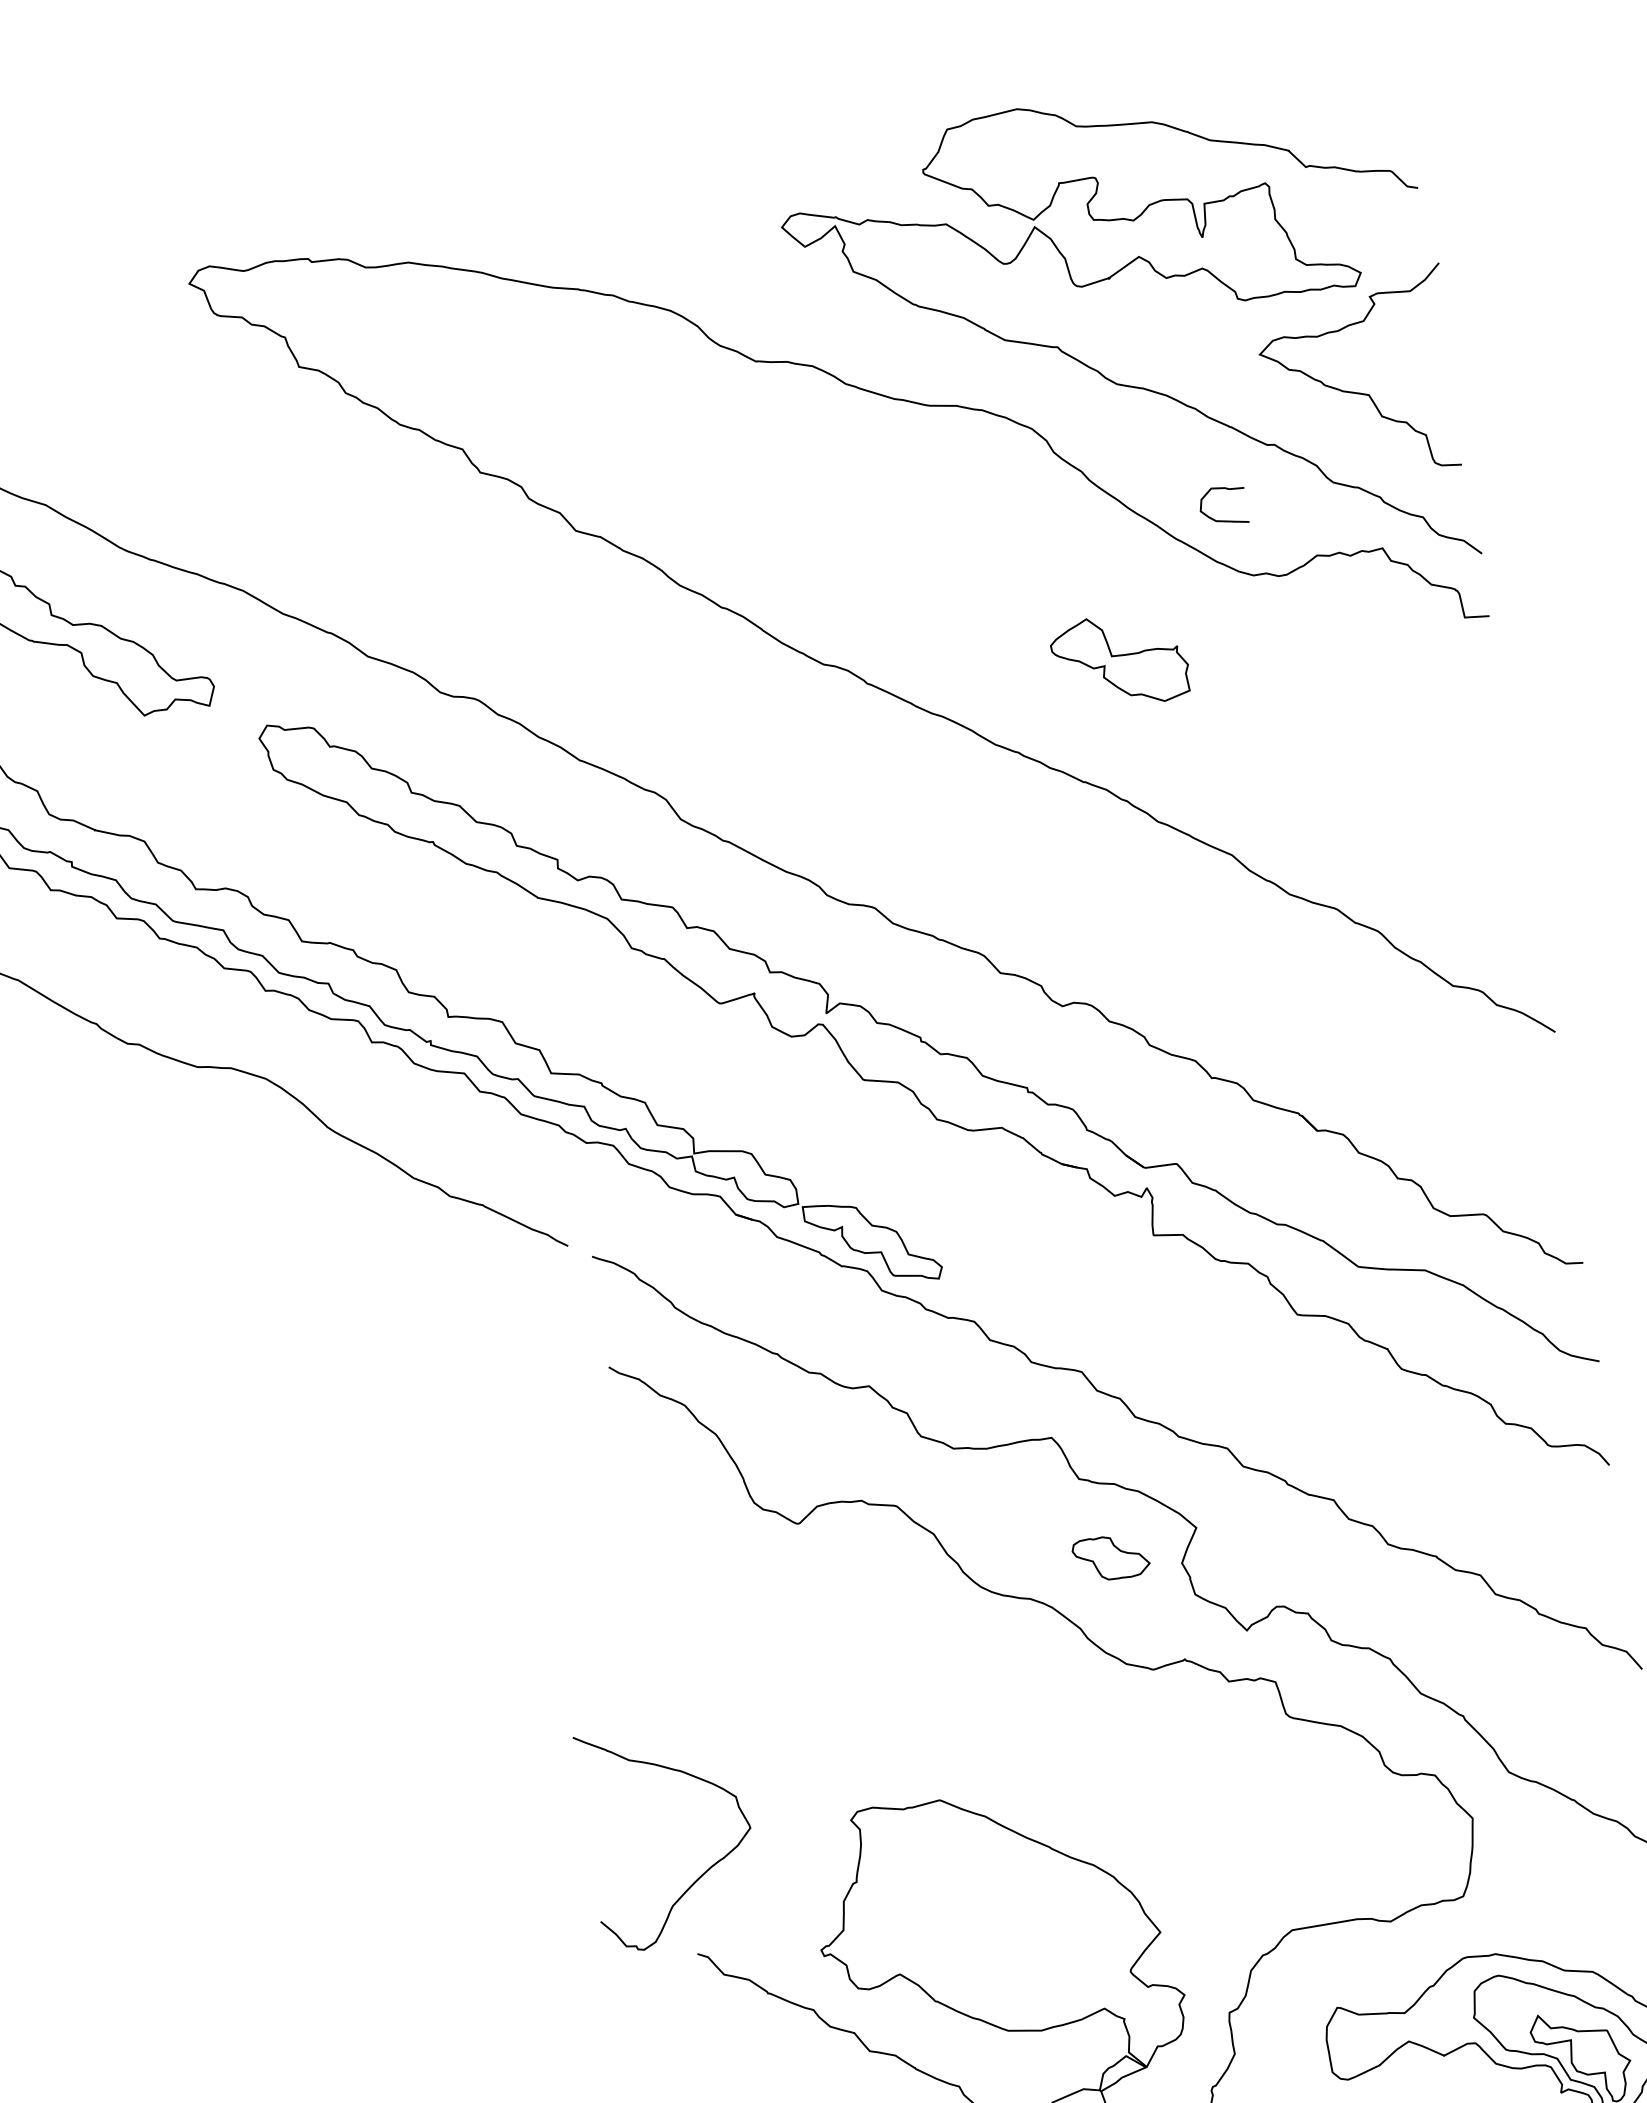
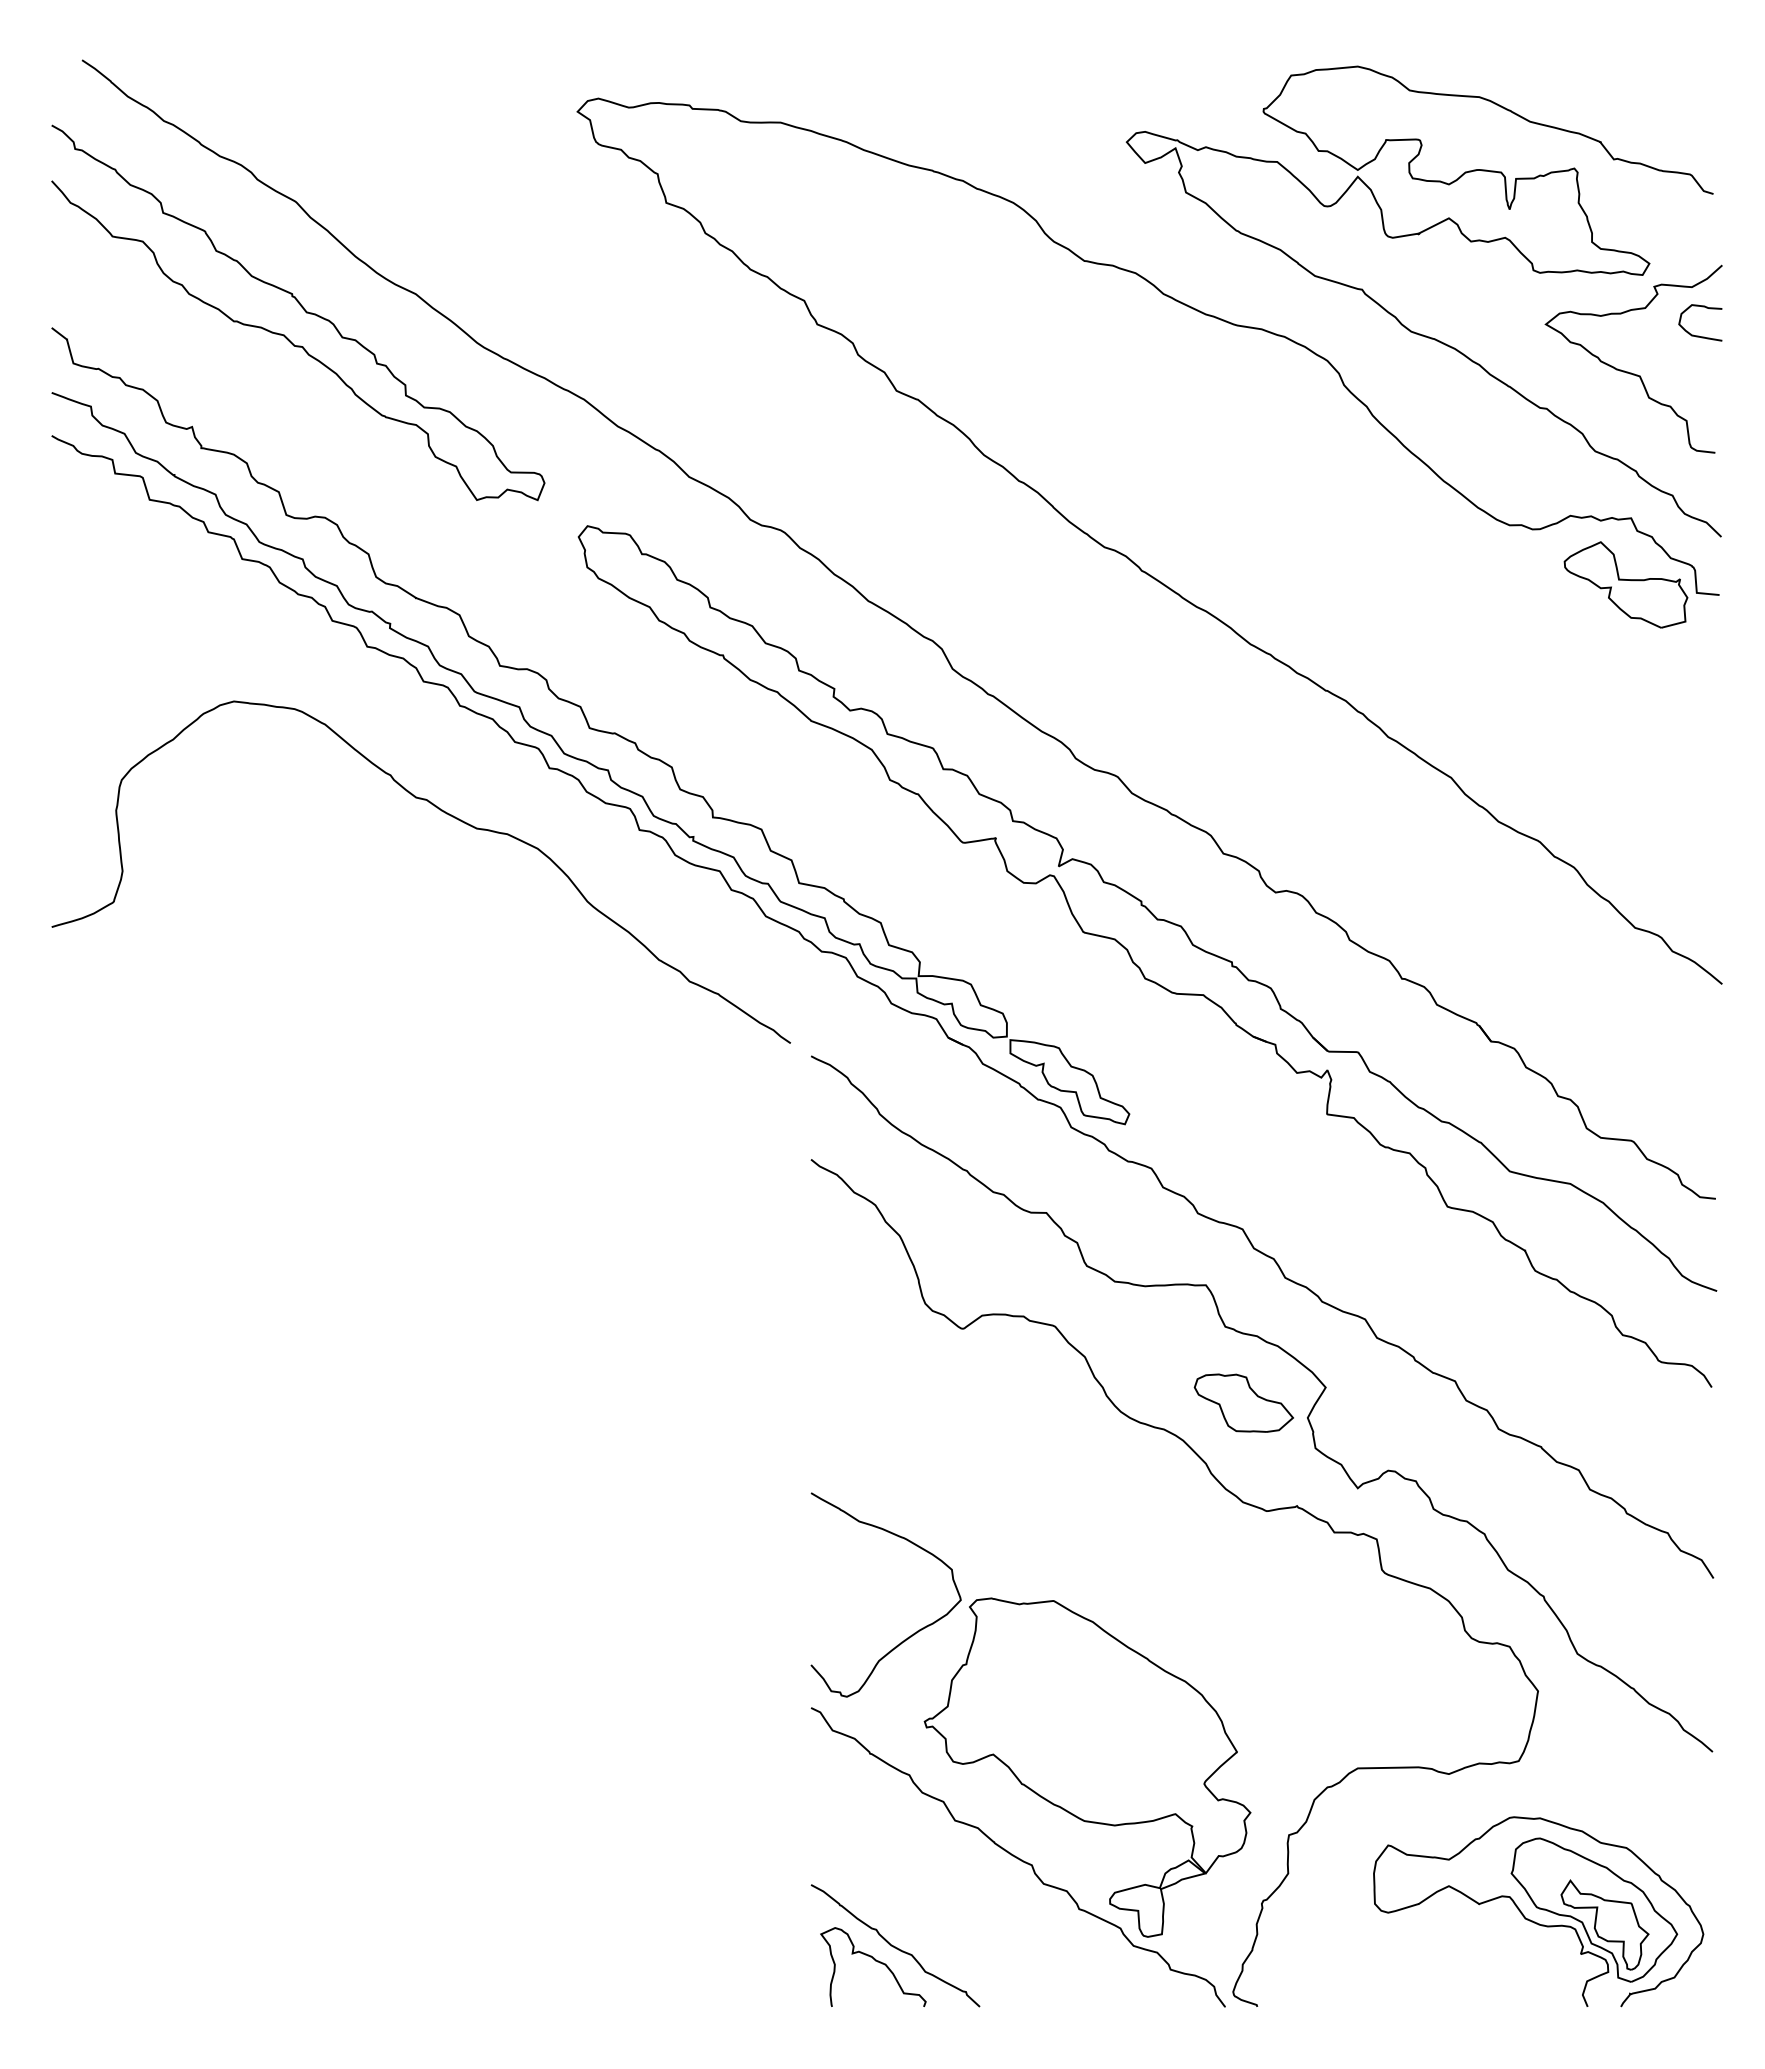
curve: (1224, 519) -> (1699, 335), moved
part: (1119, 660) -> (1625, 584), moved
part: (1110, 1557) -> (1243, 1402), size x1.43
curve: (703, 1872) -> (911, 1634), moved

